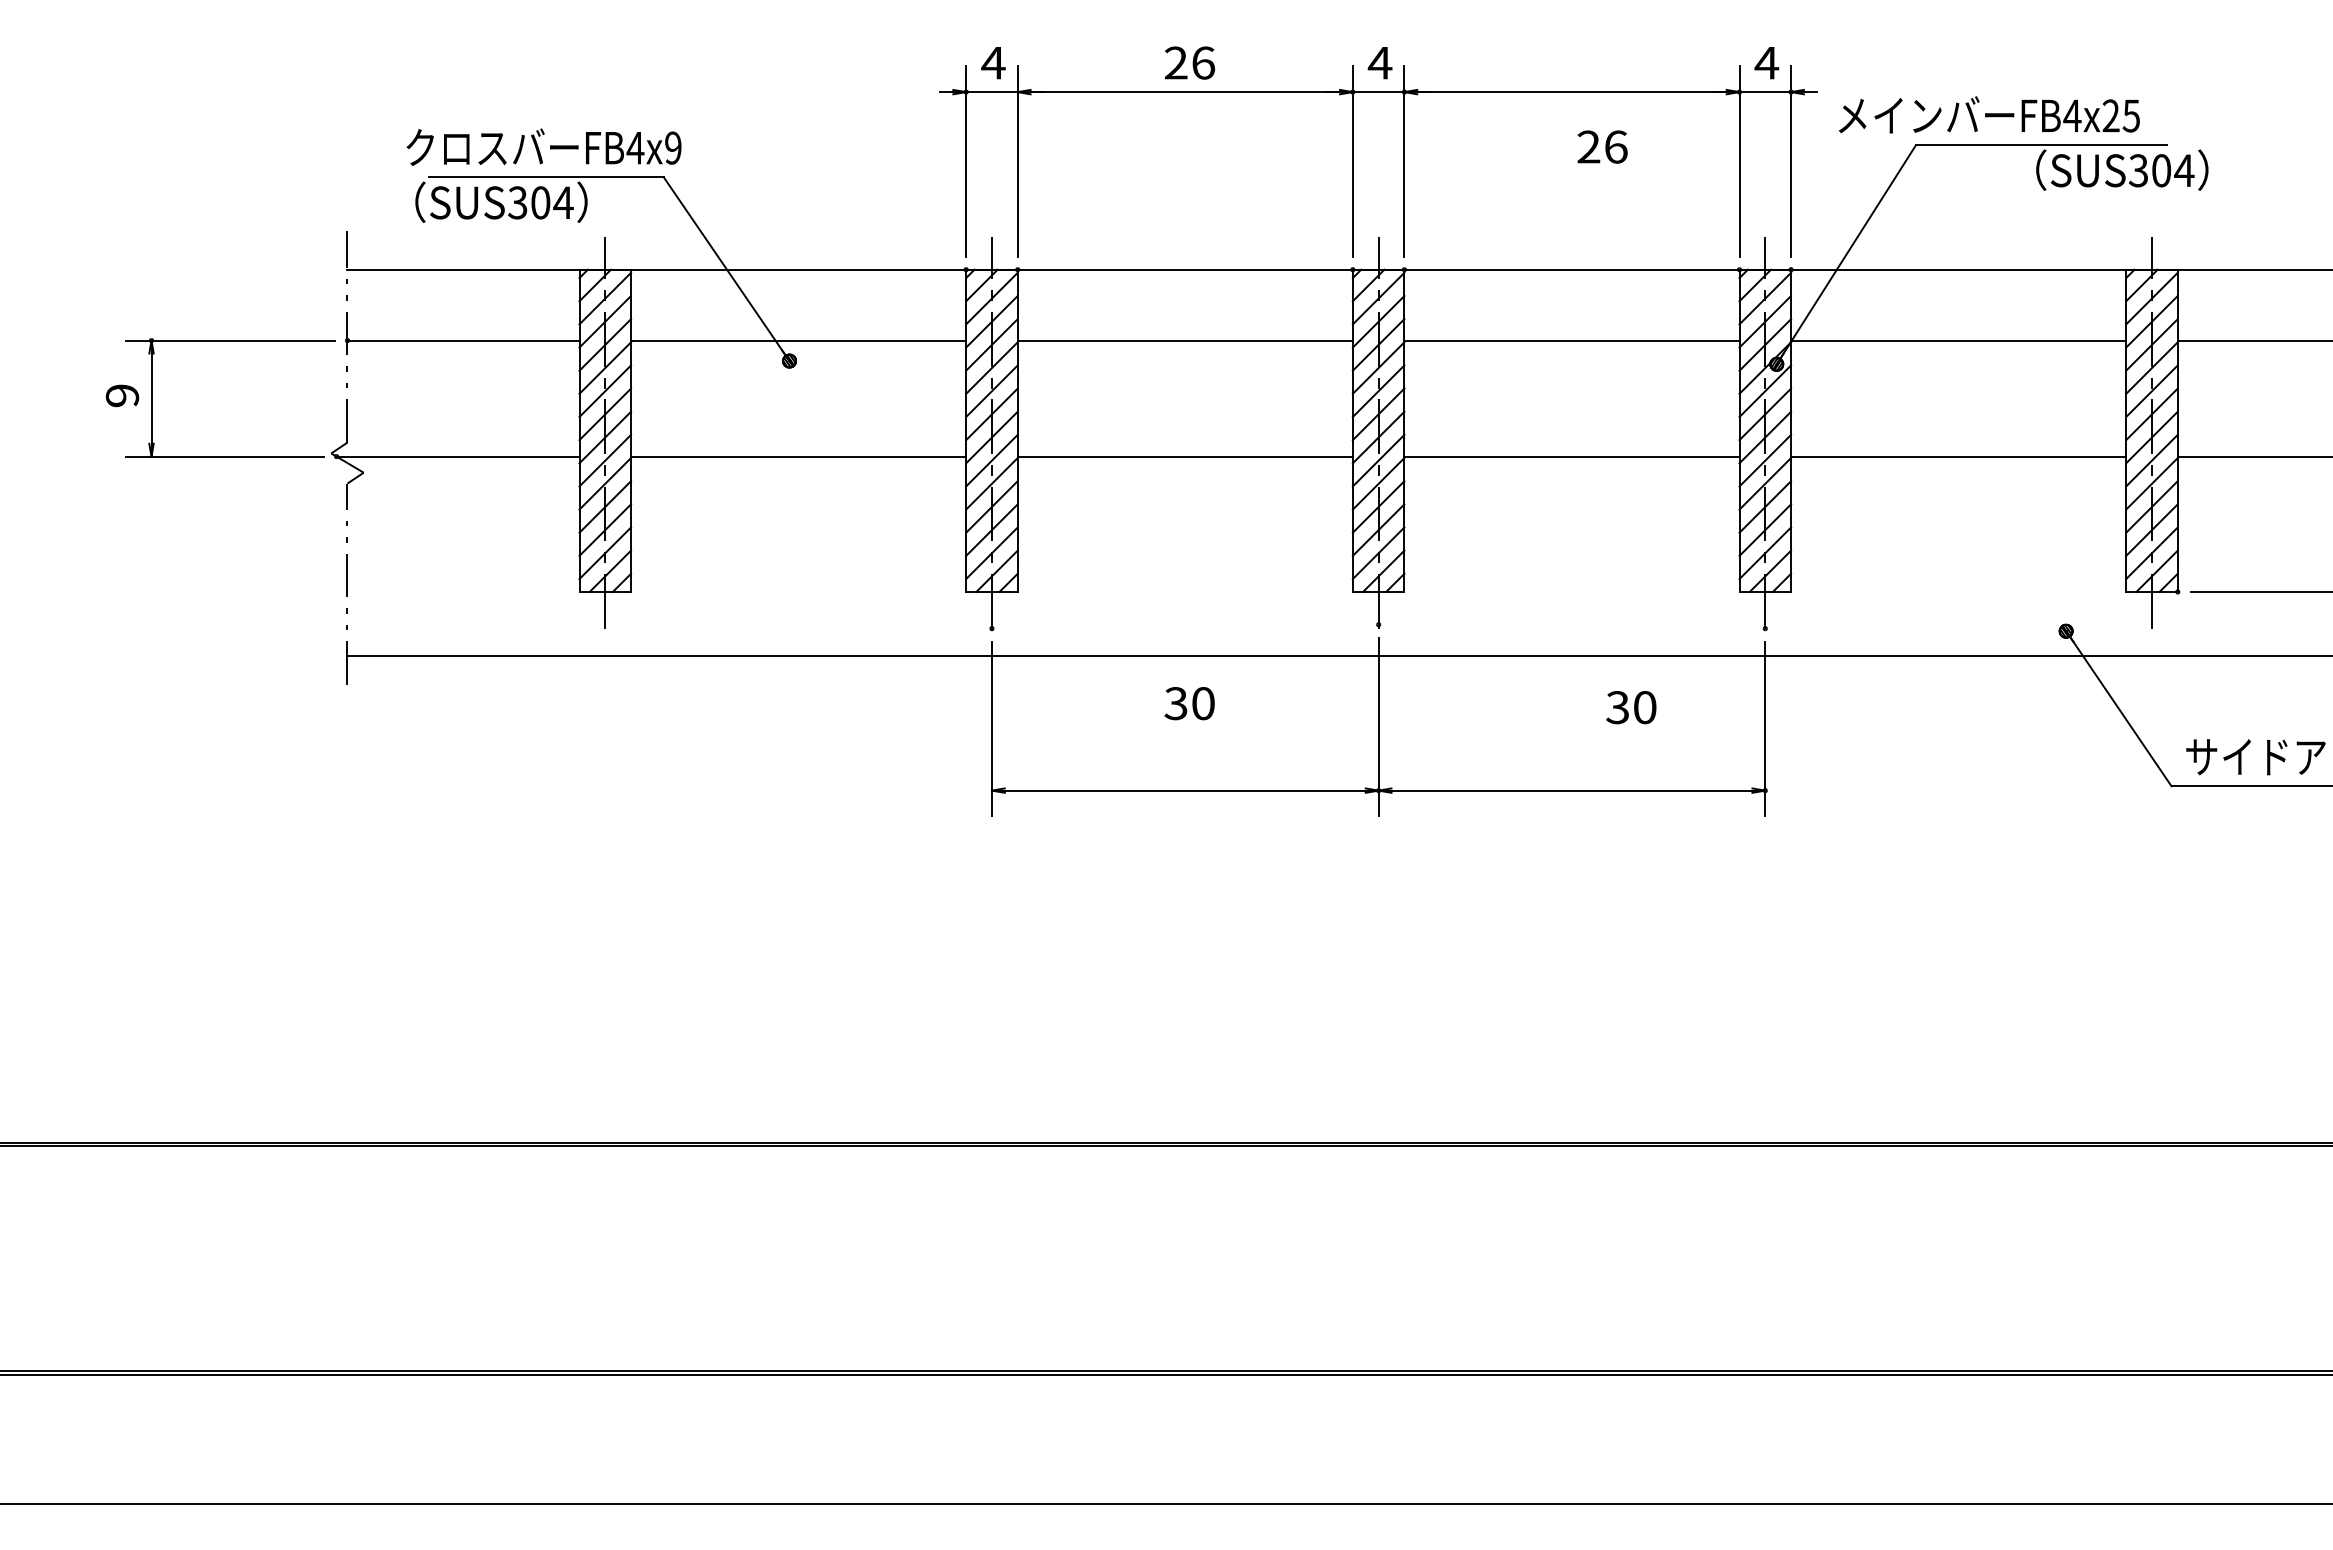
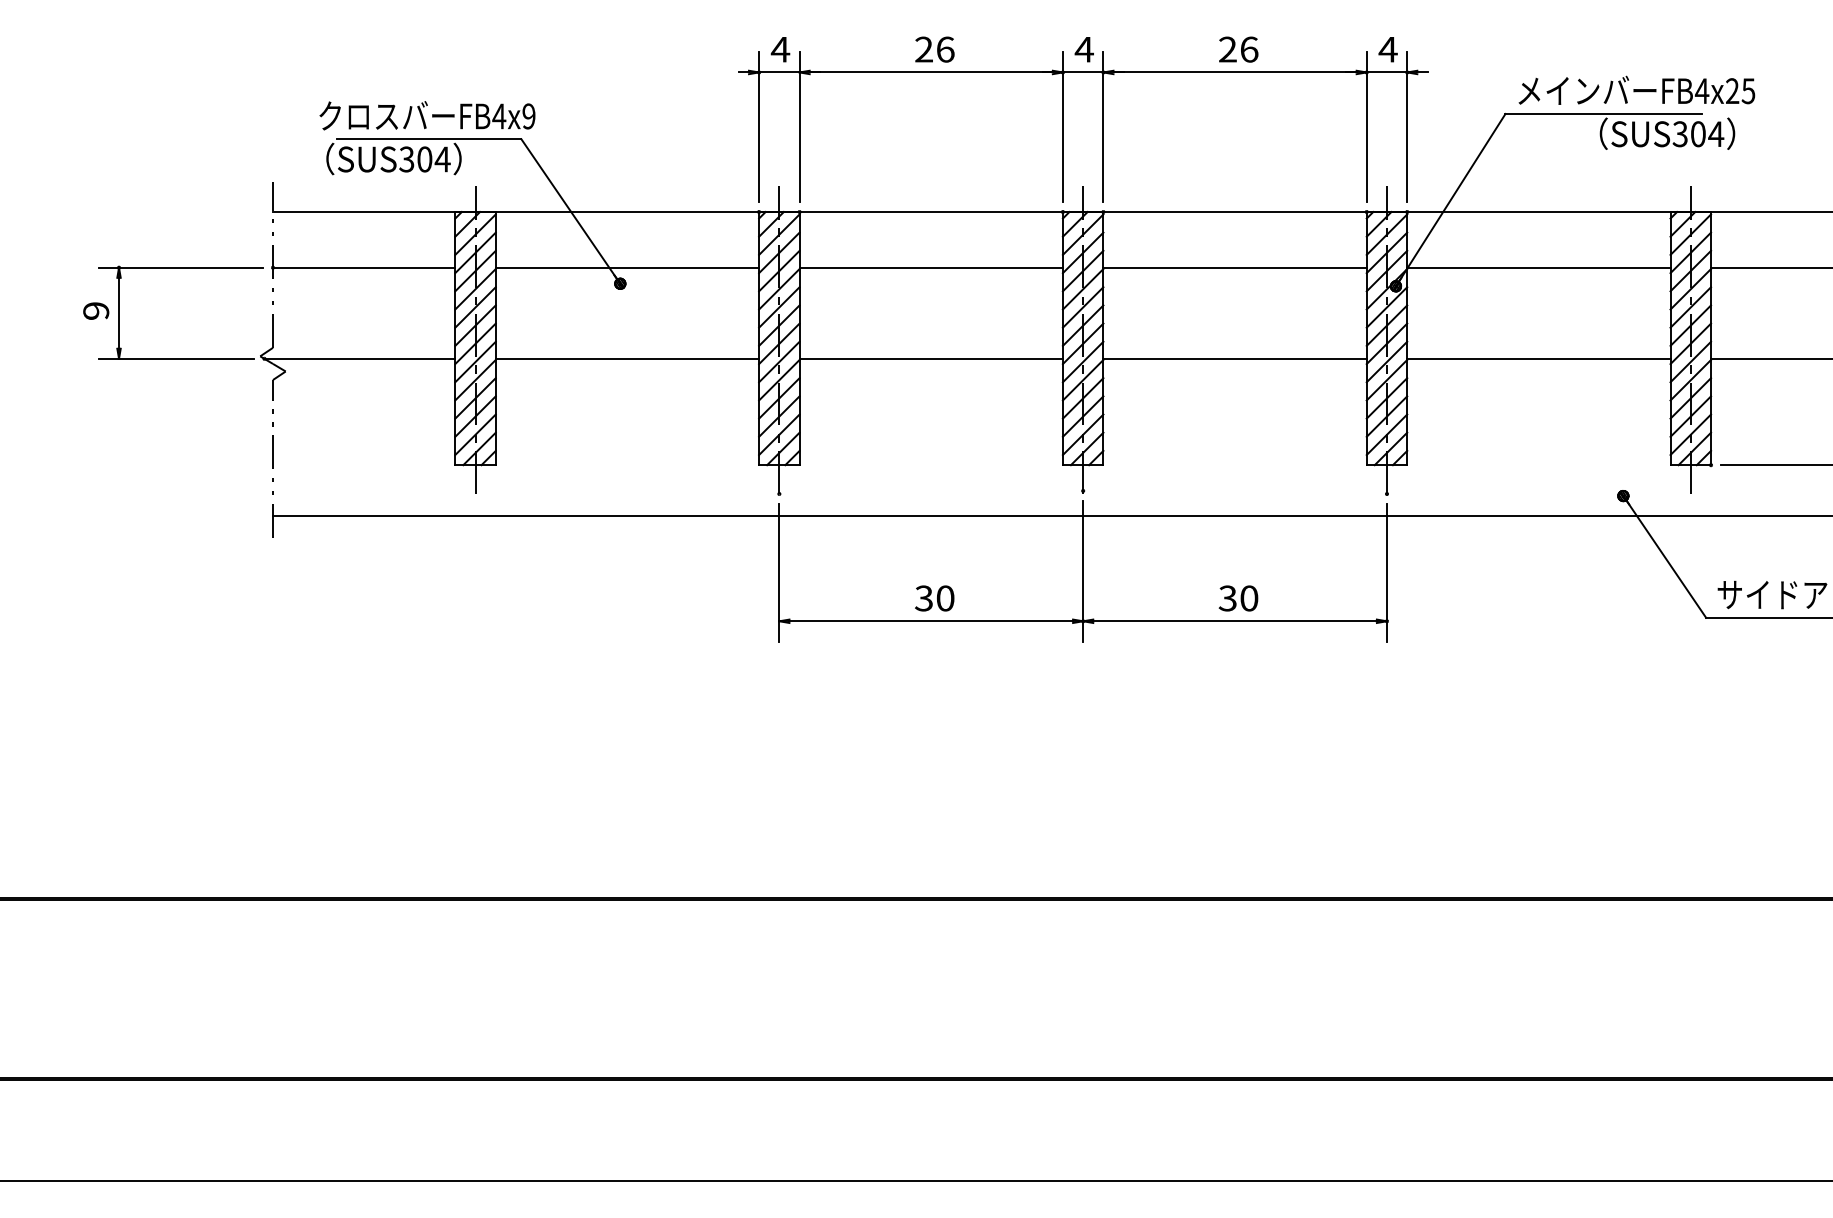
text: (1988, 114) -> (1636, 90), moved
text: (1602, 146) -> (1238, 49), moved
text: (1189, 703) -> (934, 598), moved
text: (1631, 707) -> (1238, 598), moved

